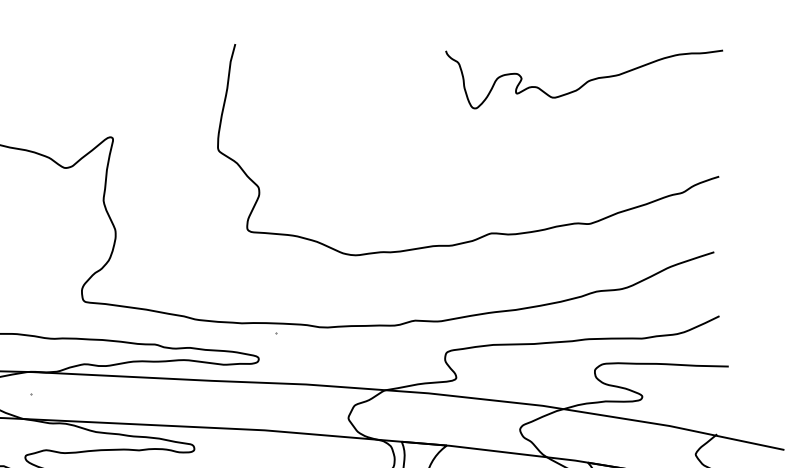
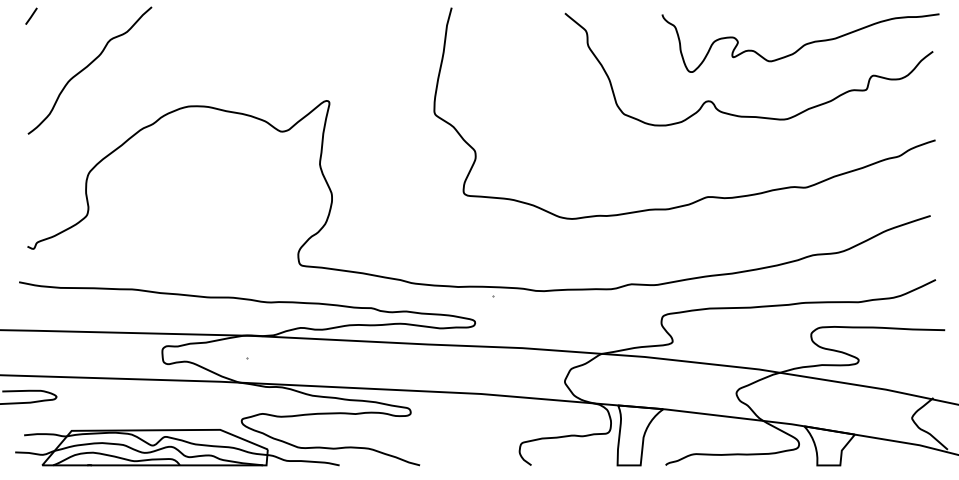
curve: (530, 151) -> (746, 115), added

